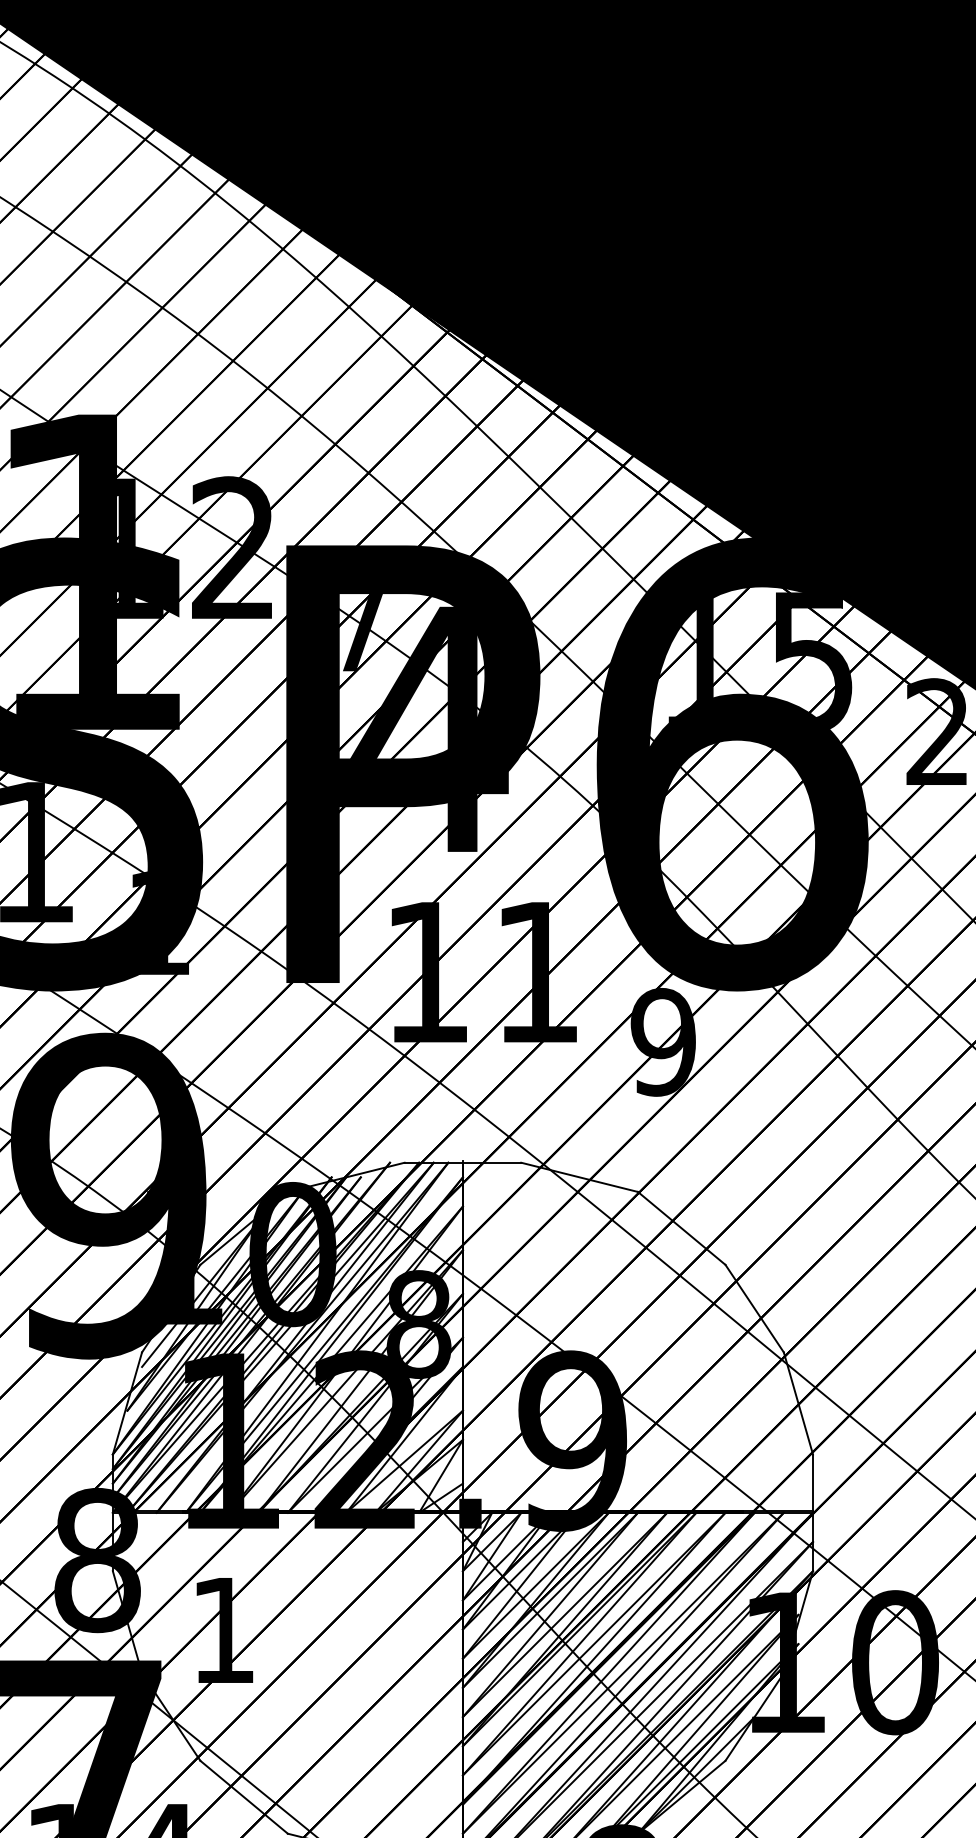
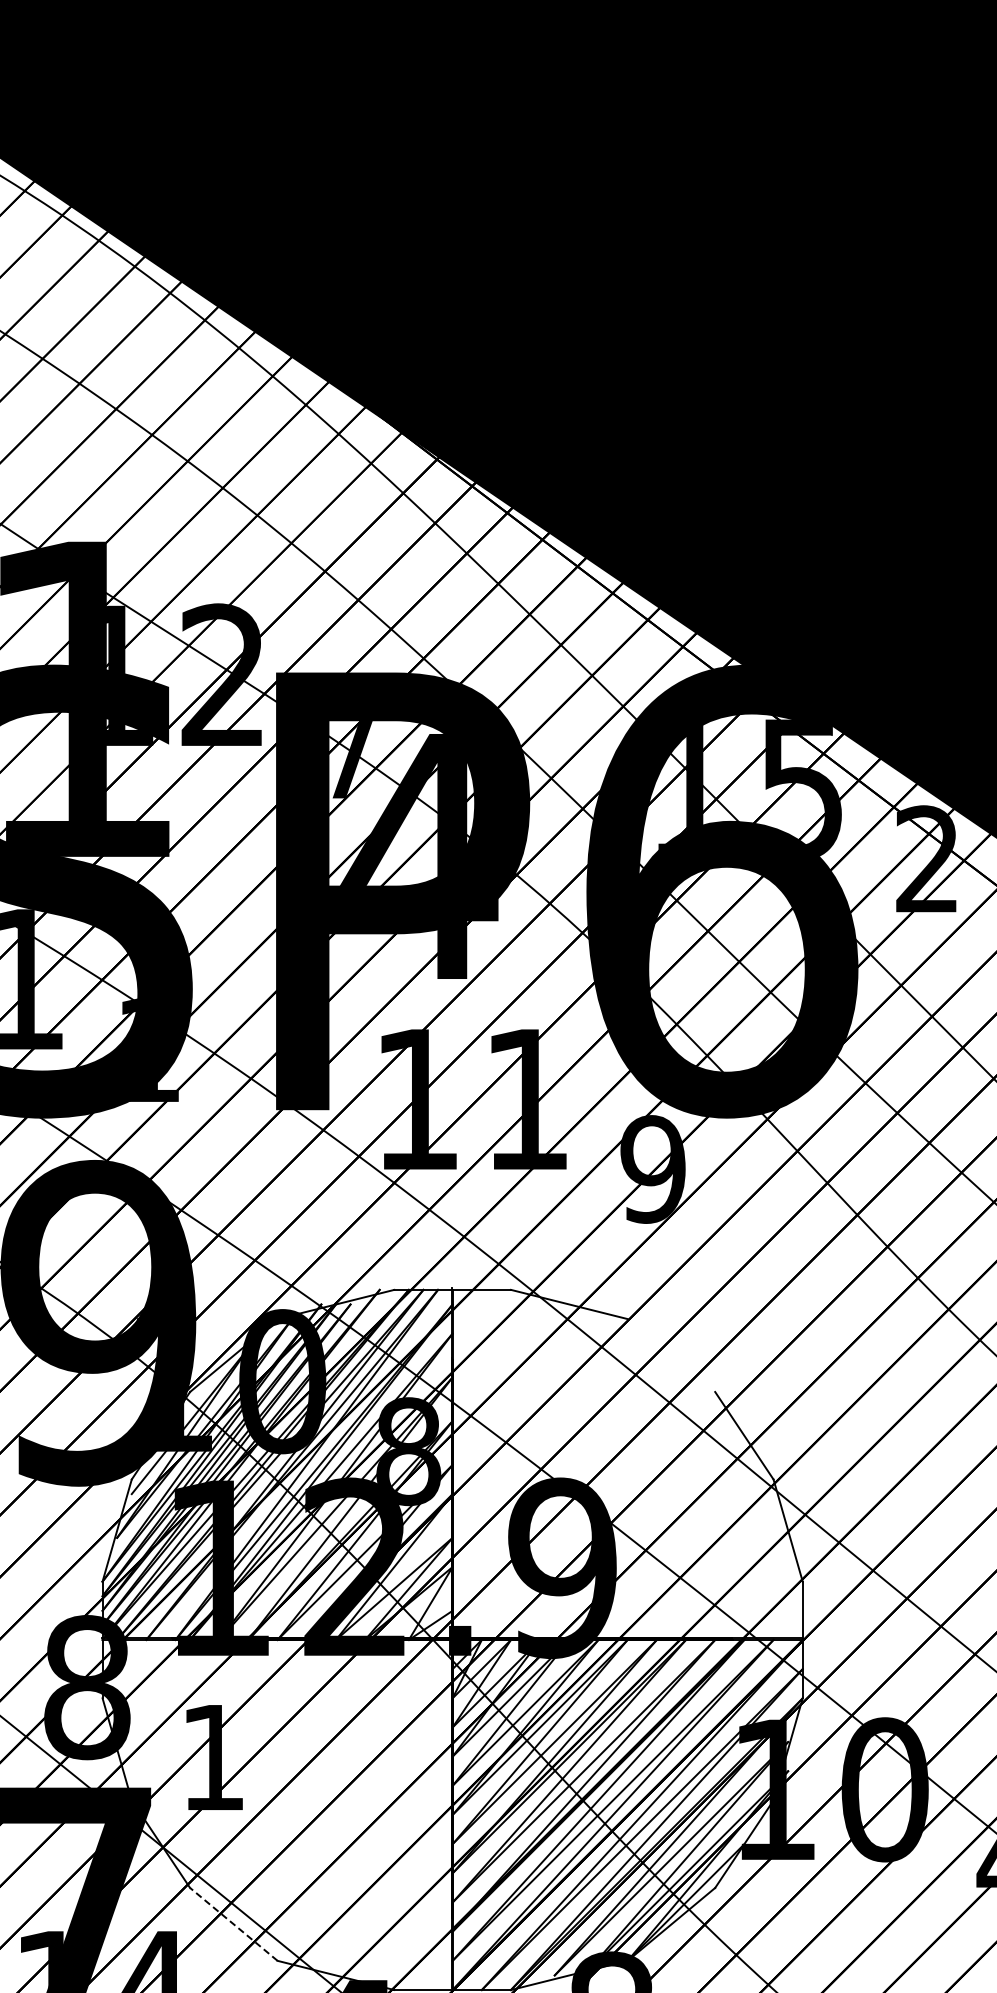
line: (681, 1228) -> (671, 1355), removed
line: (243, 1797) -> (233, 1924), solid -> dashed

